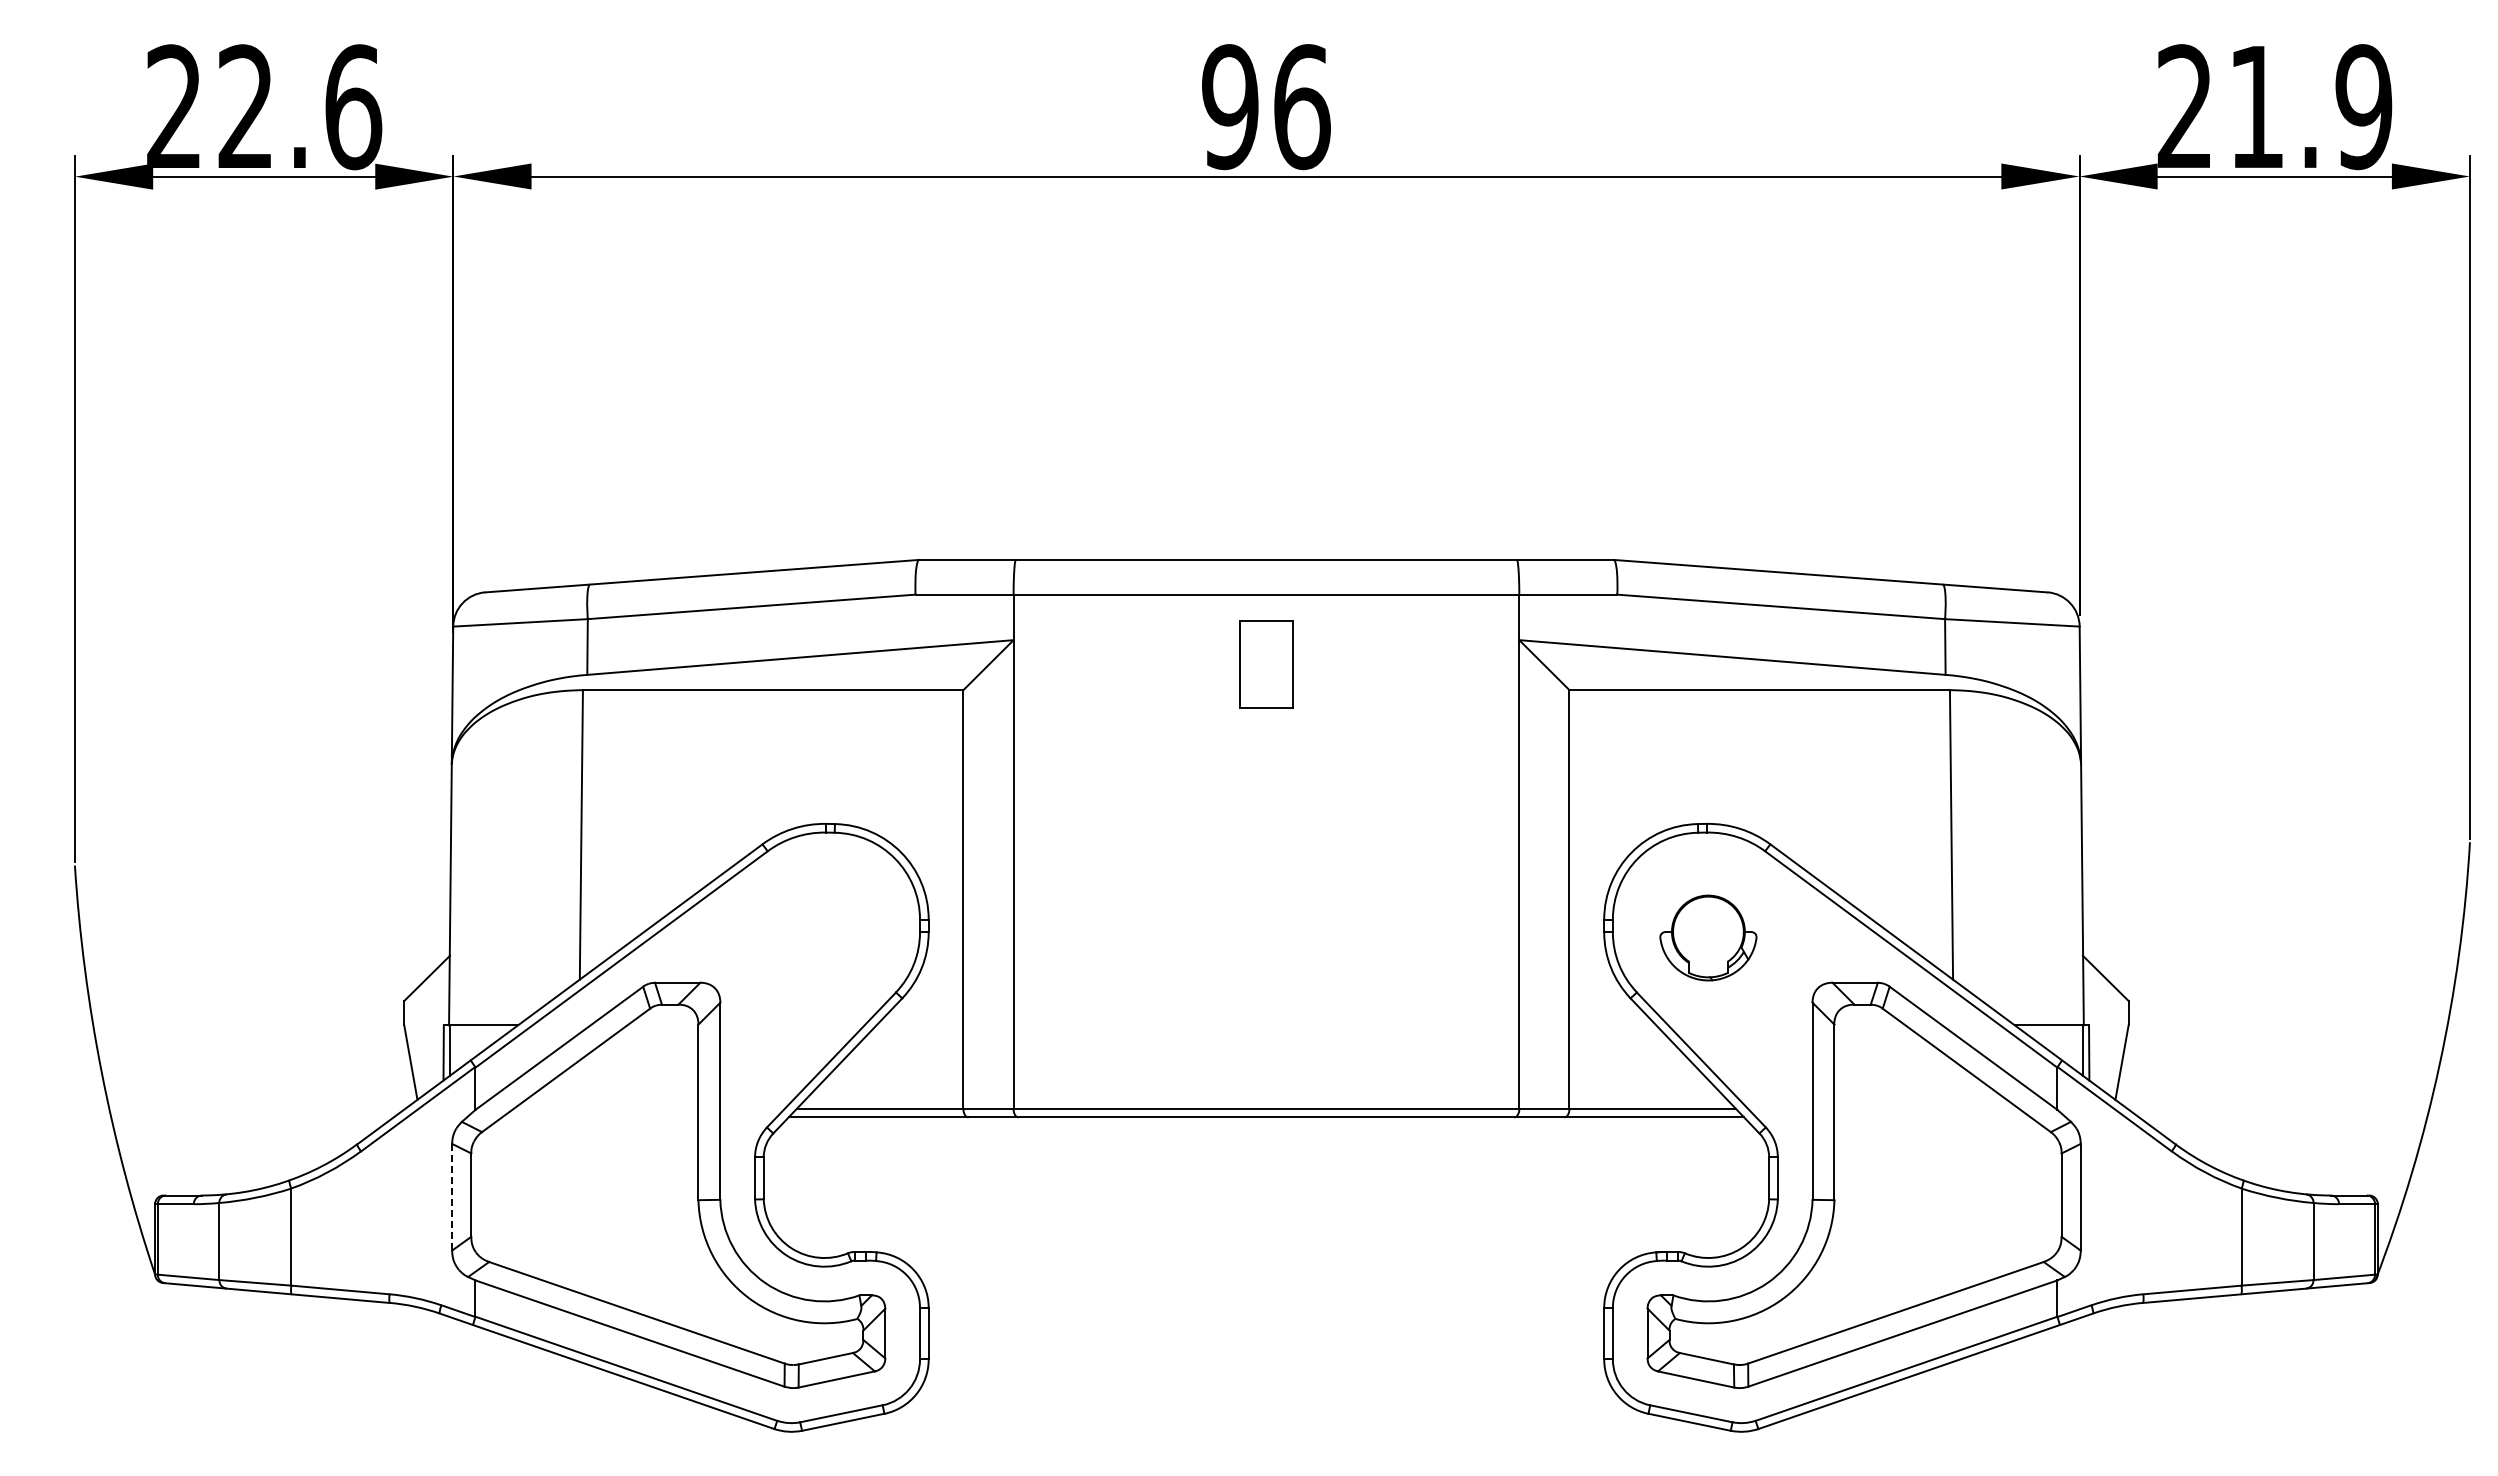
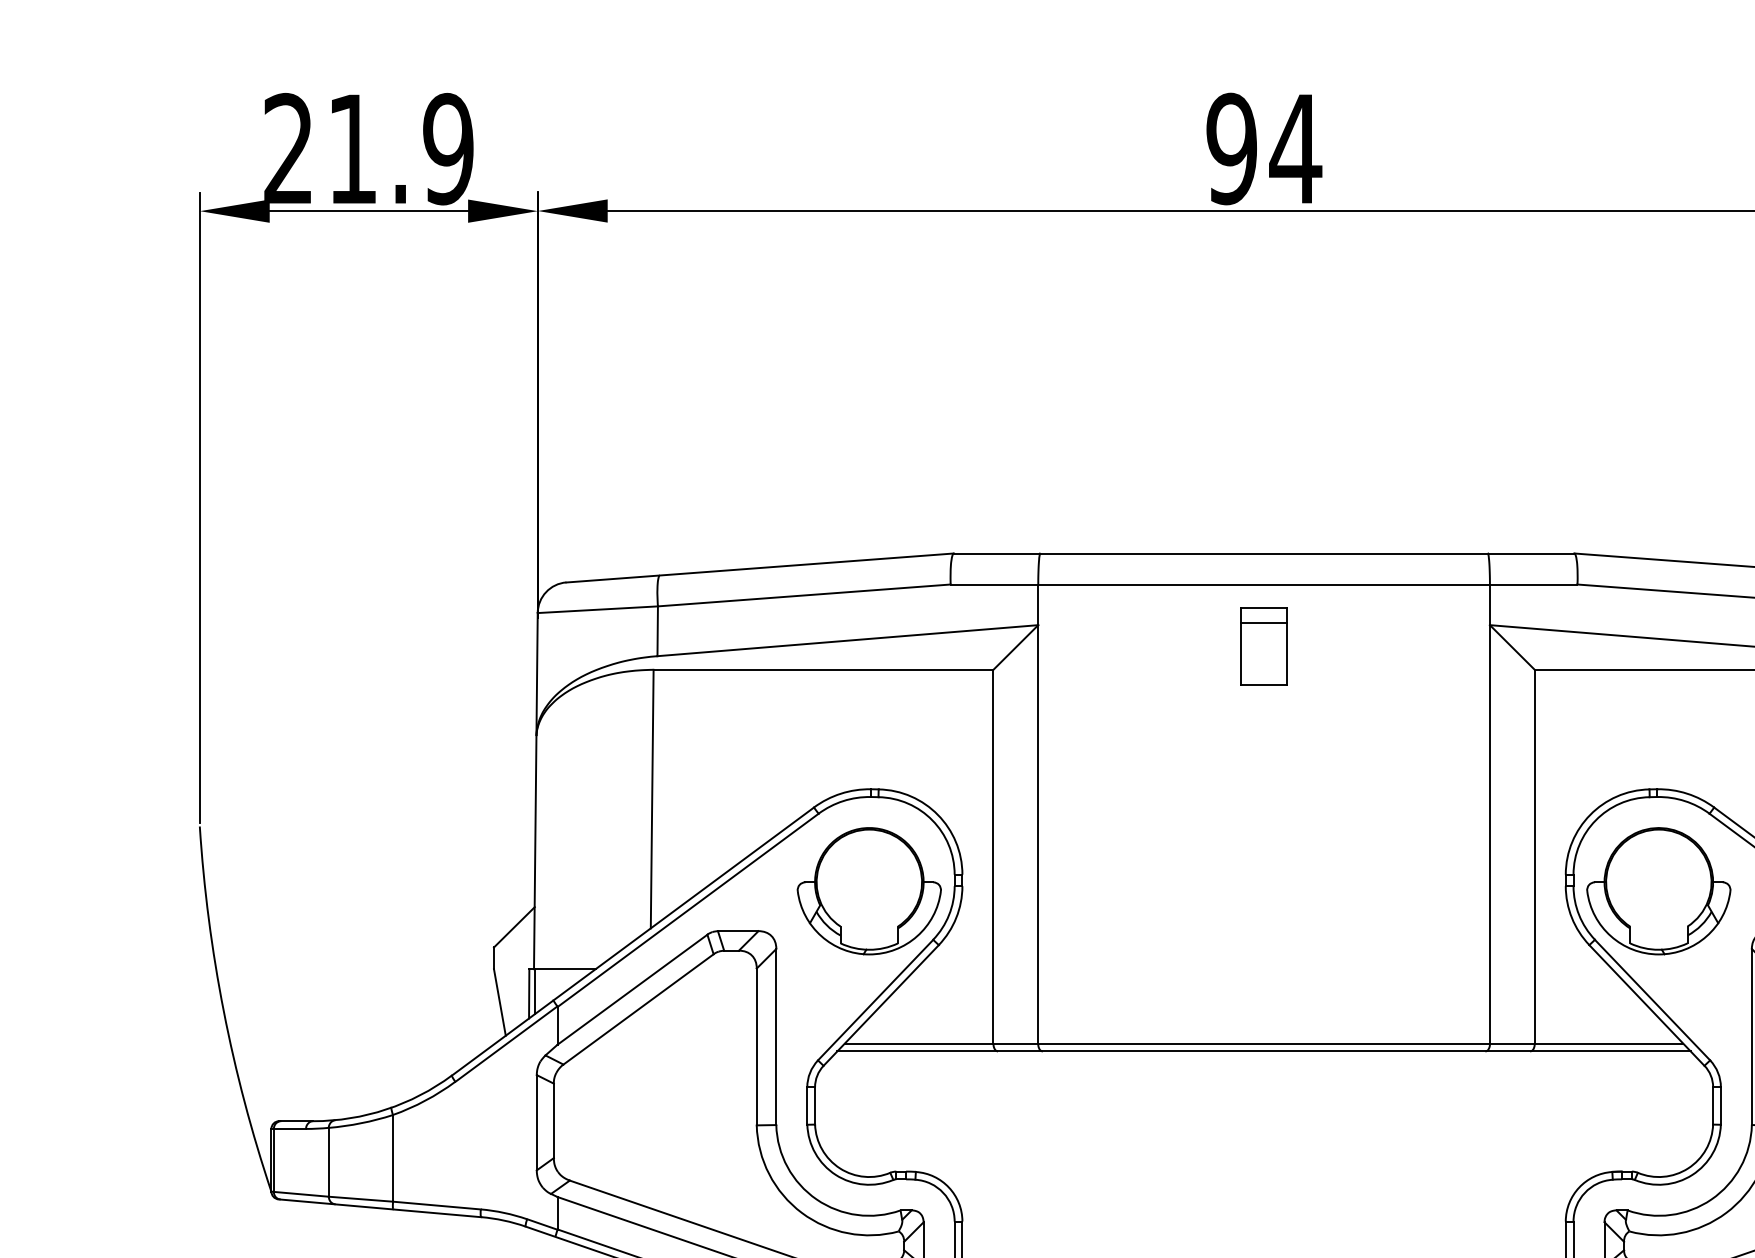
text: (300, 107) -> (401, 149), 22.6 -> 21.9
text: (1301, 107) -> (1295, 149), 96 -> 94
line: (1266, 638) -> (1264, 623), added
part: (824, 937) -> (869, 890), added
part: (1708, 937) -> (1658, 890), size x1.67
line: (452, 1197) -> (537, 1122), dashed -> solid

